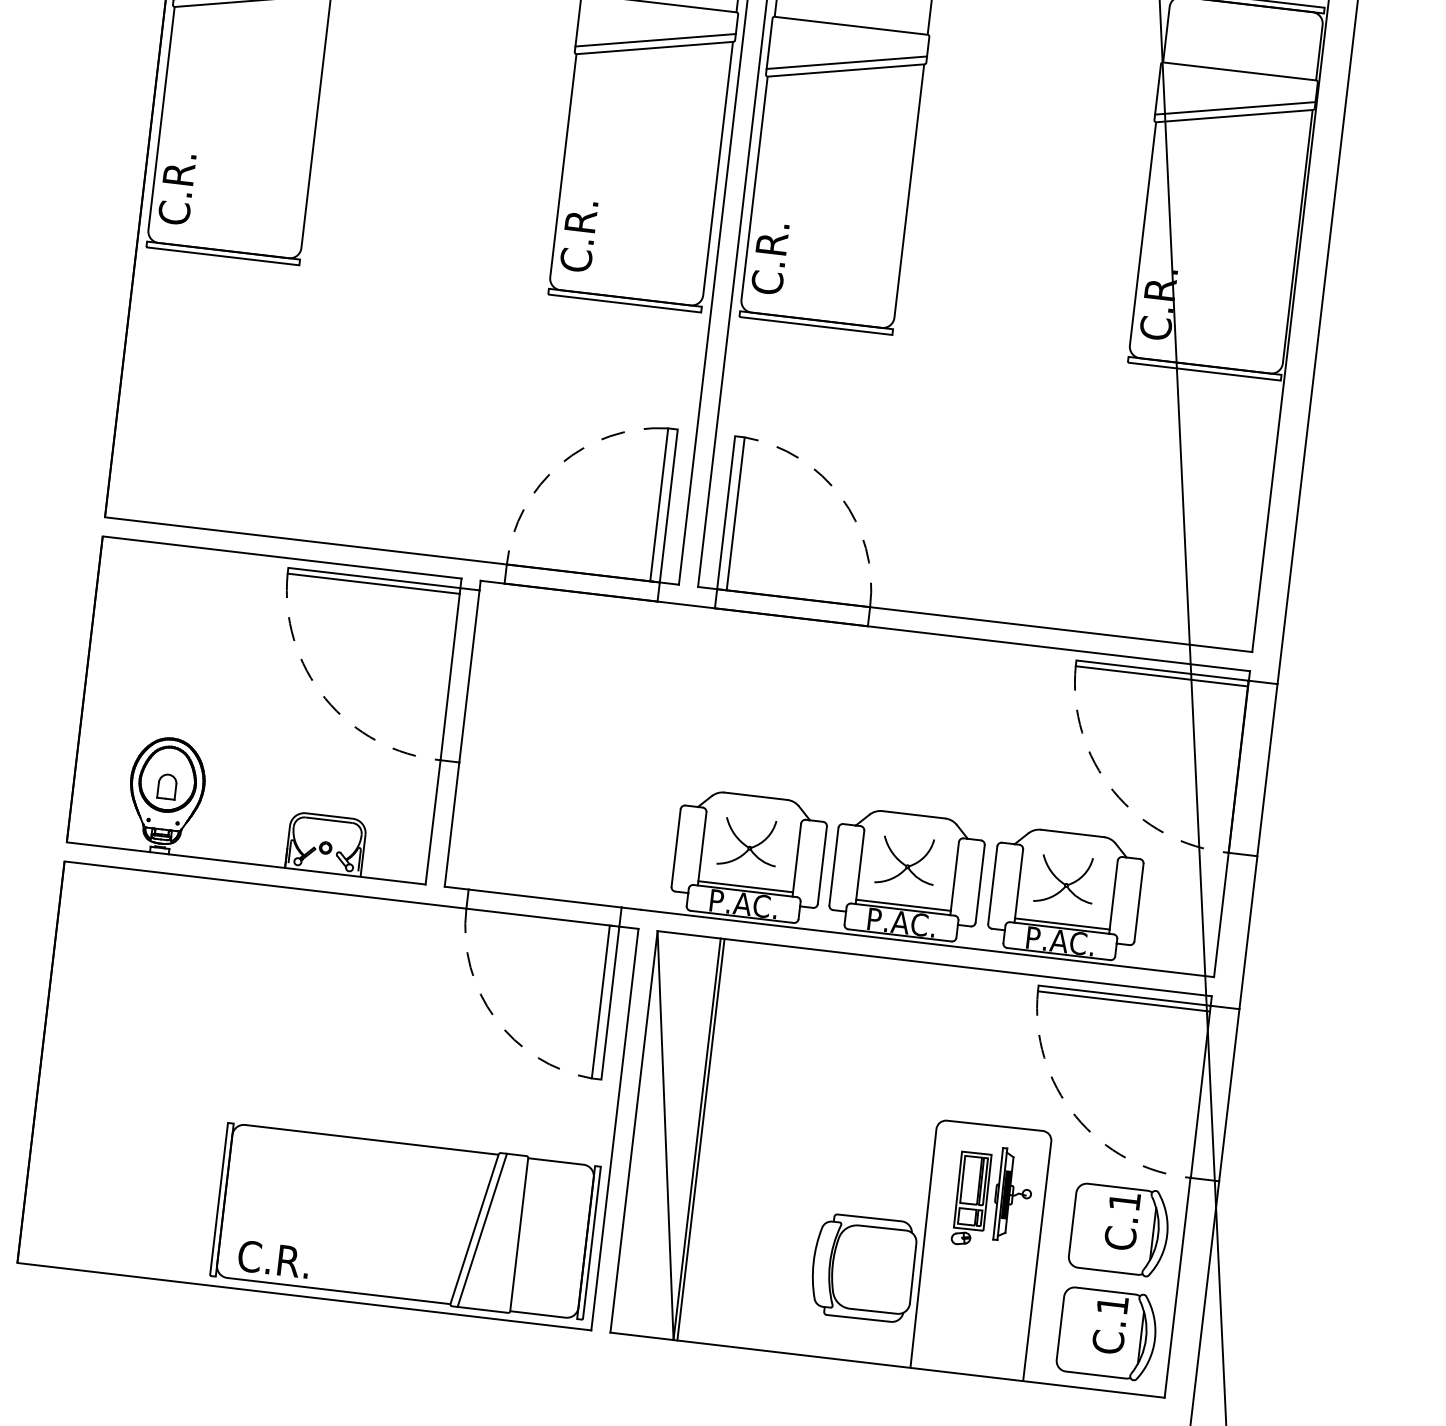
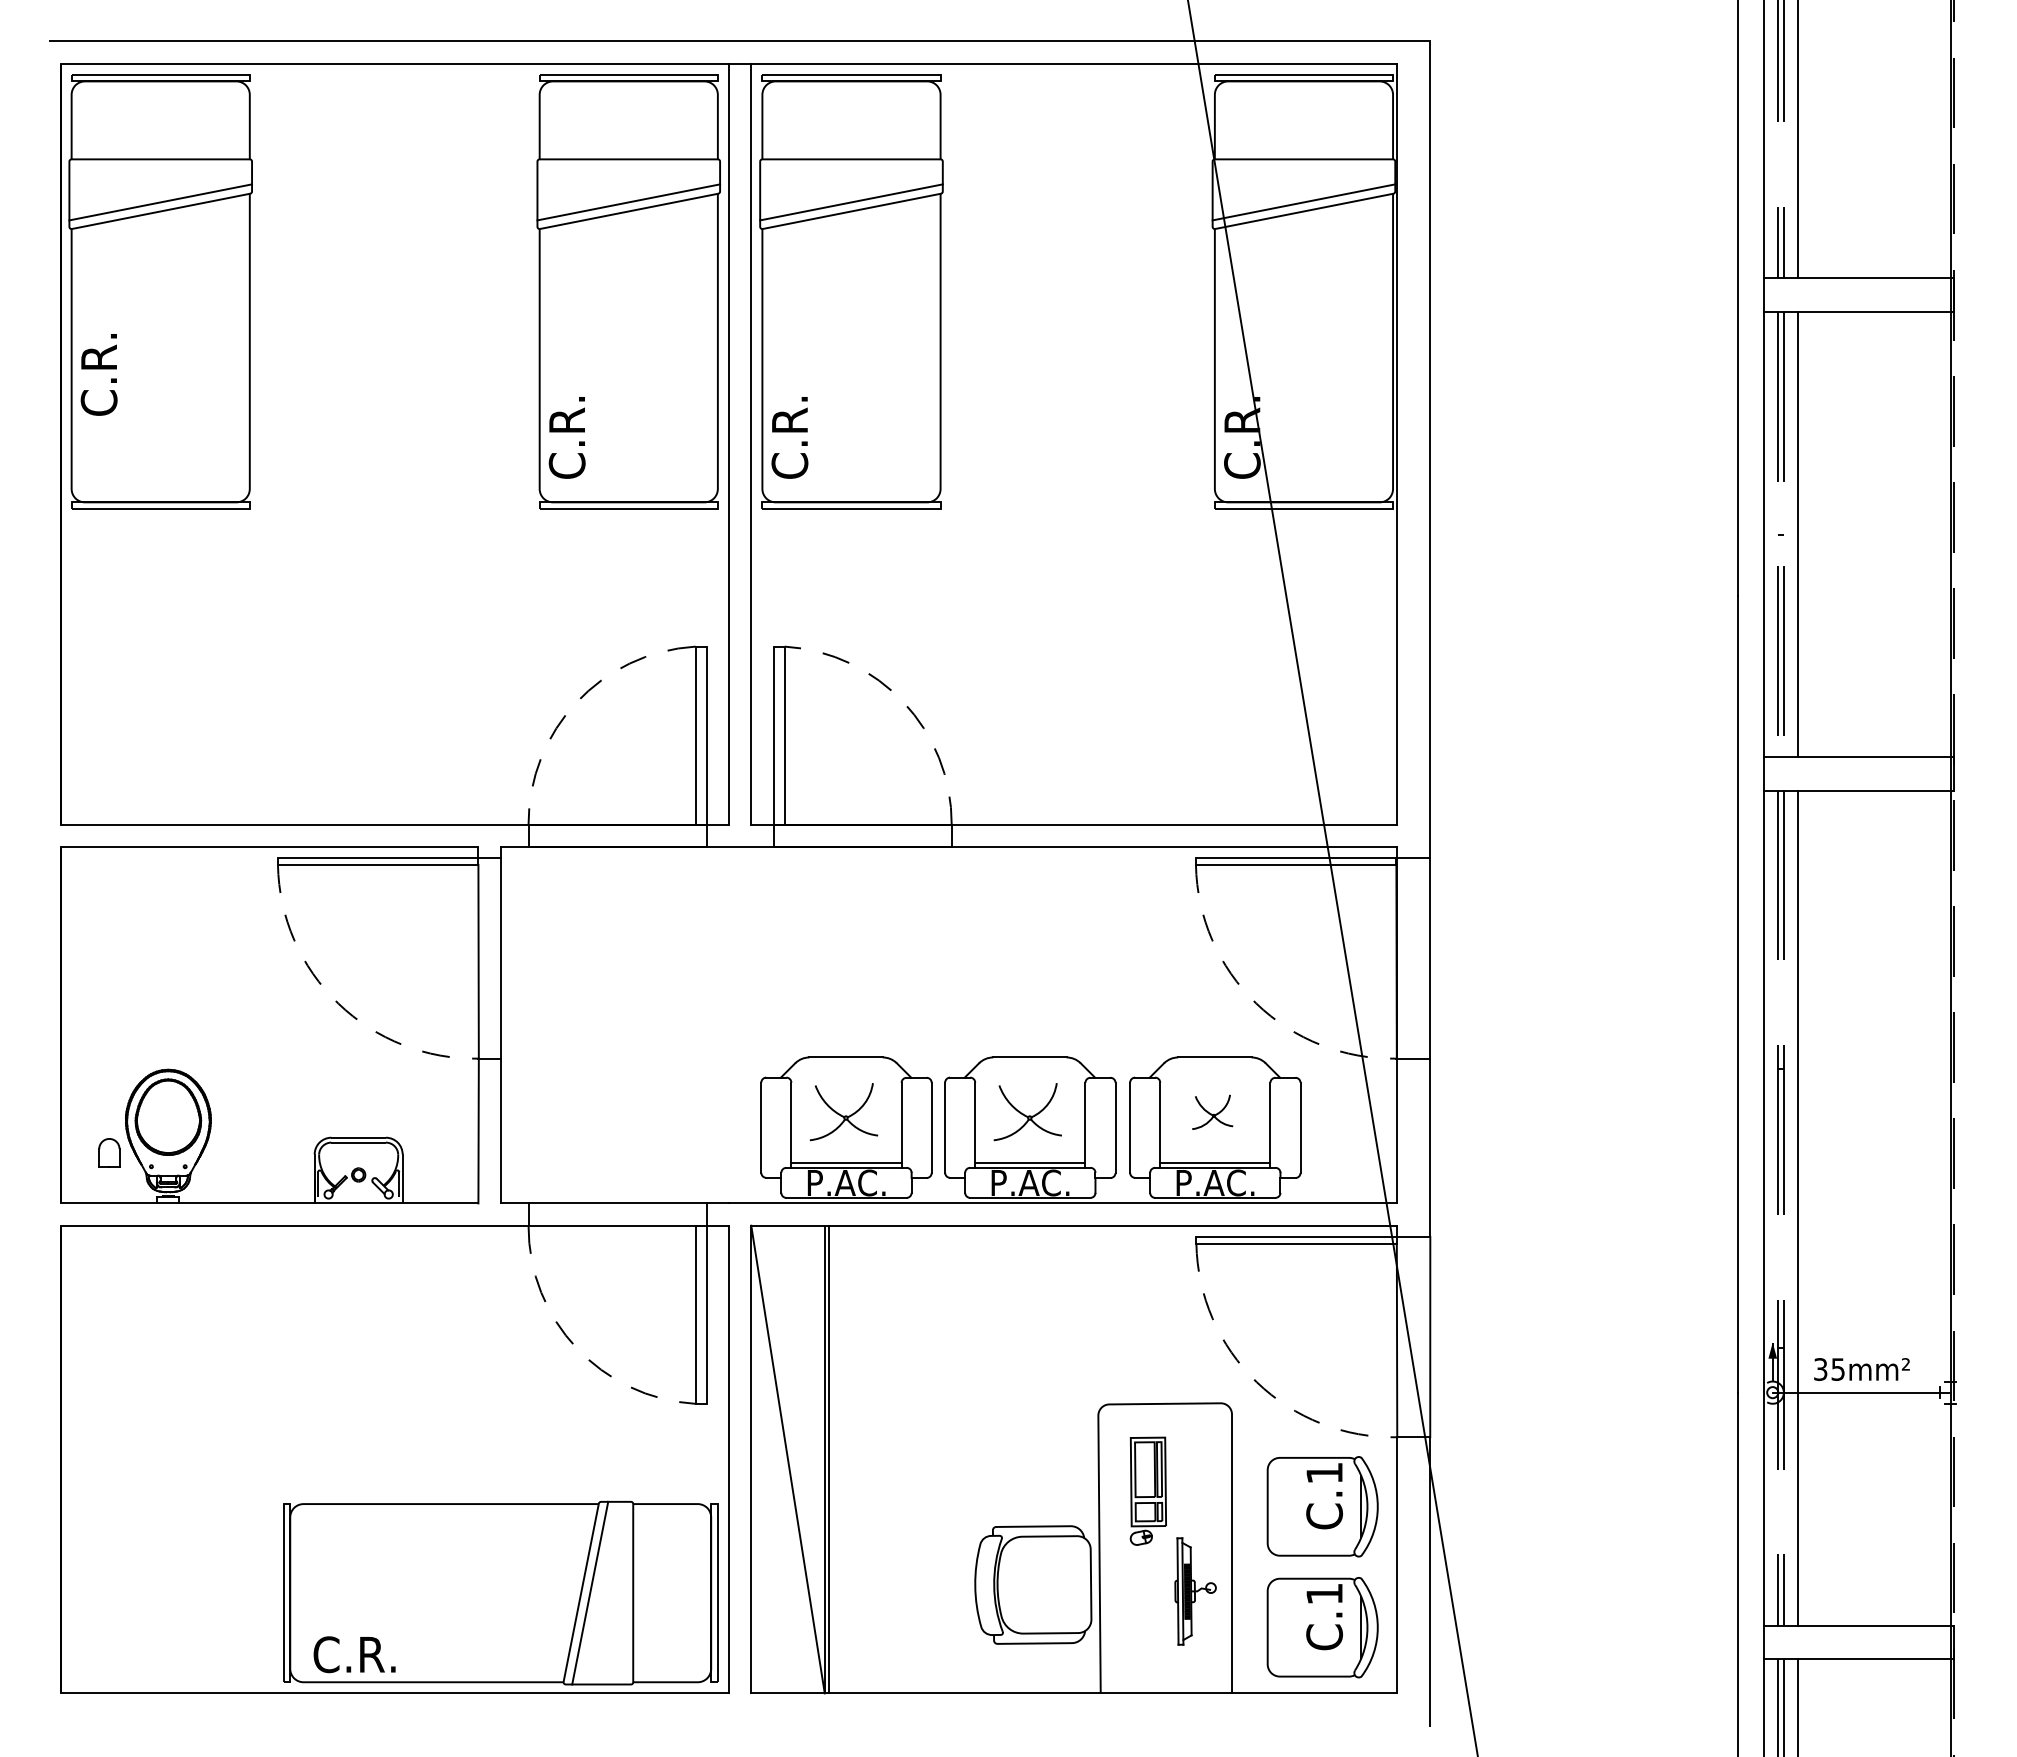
text: (176, 188) -> (98, 374), moved
part: (167, 786) -> (109, 1152), moved
part: (1064, 880) -> (1212, 1112), size x0.6
part: (1013, 1195) -> (1195, 1591), moved

